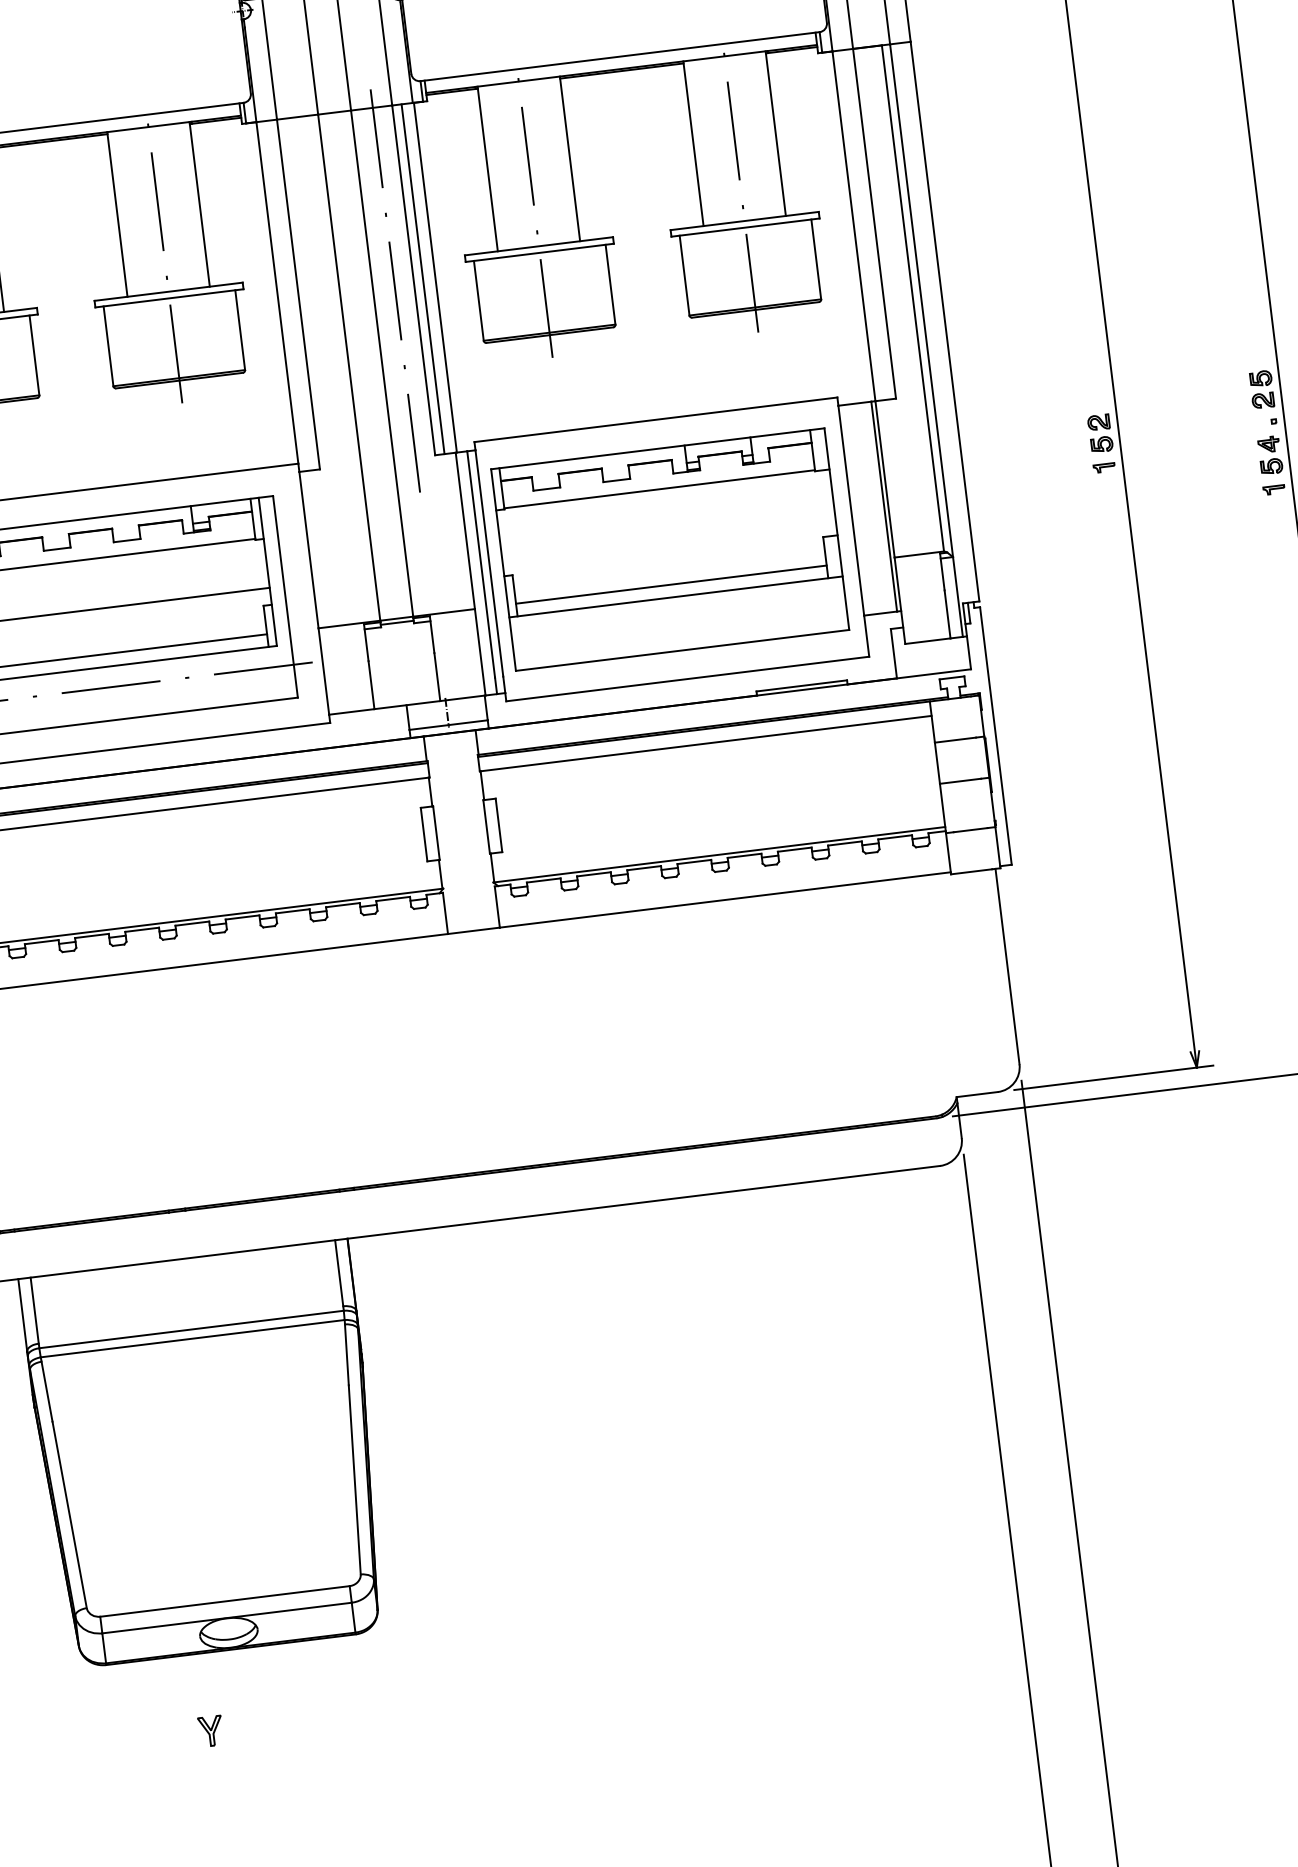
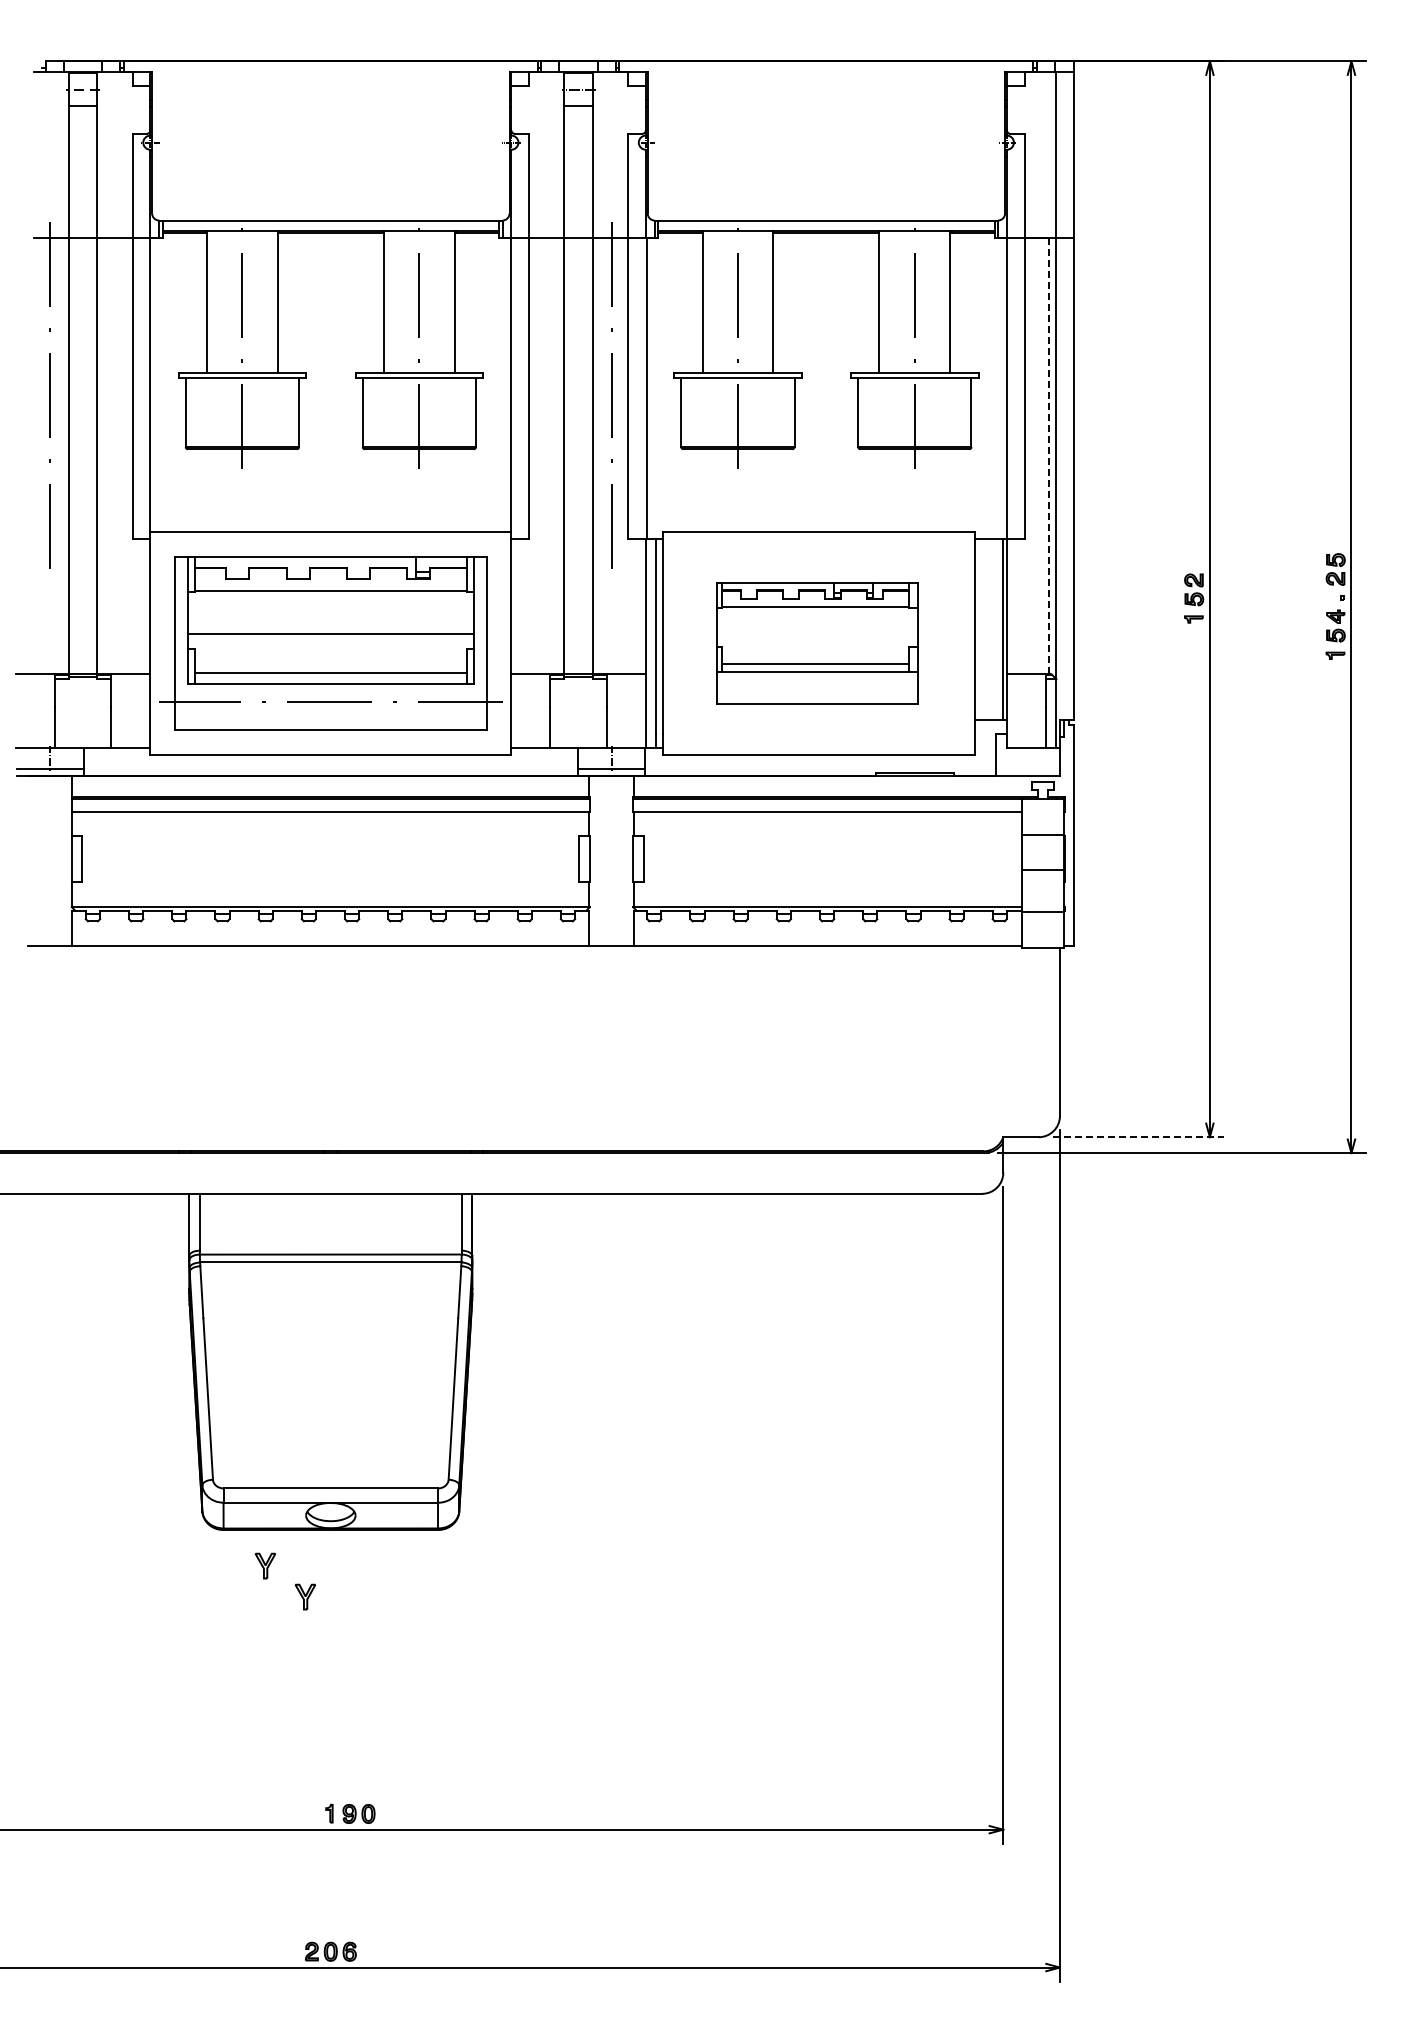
line: (423, 279) -> (636, 388), removed
line: (913, 297) -> (1049, 455), solid -> dashed
part: (670, 549) -> (817, 643), size x0.7
line: (1113, 1078) -> (1138, 1137), solid -> dashed
part: (158, 1700) -> (264, 1565), added

